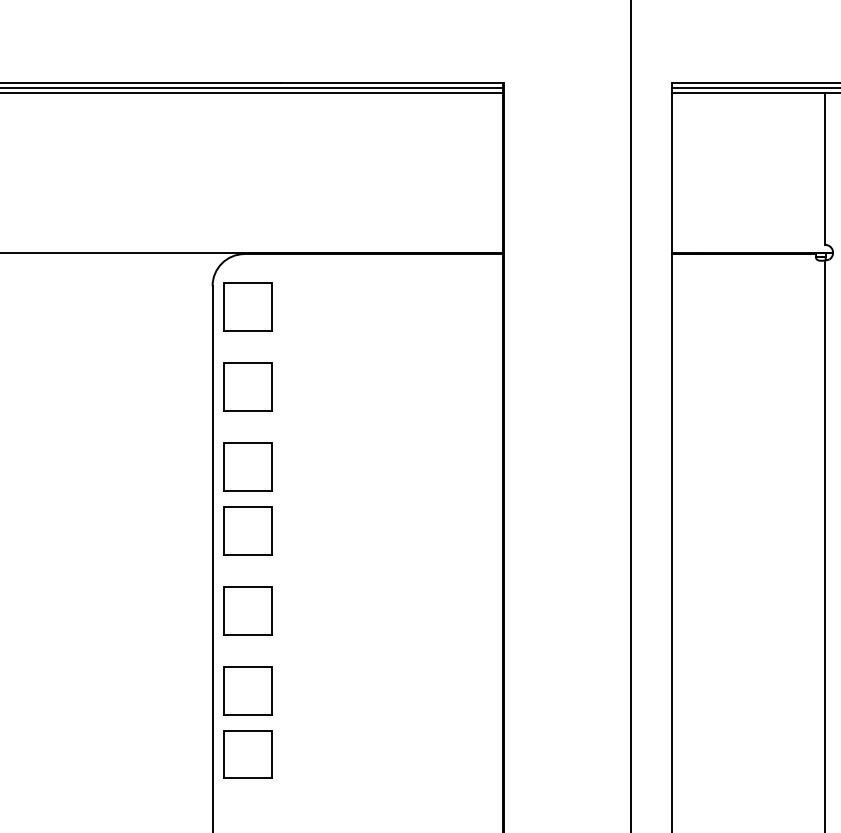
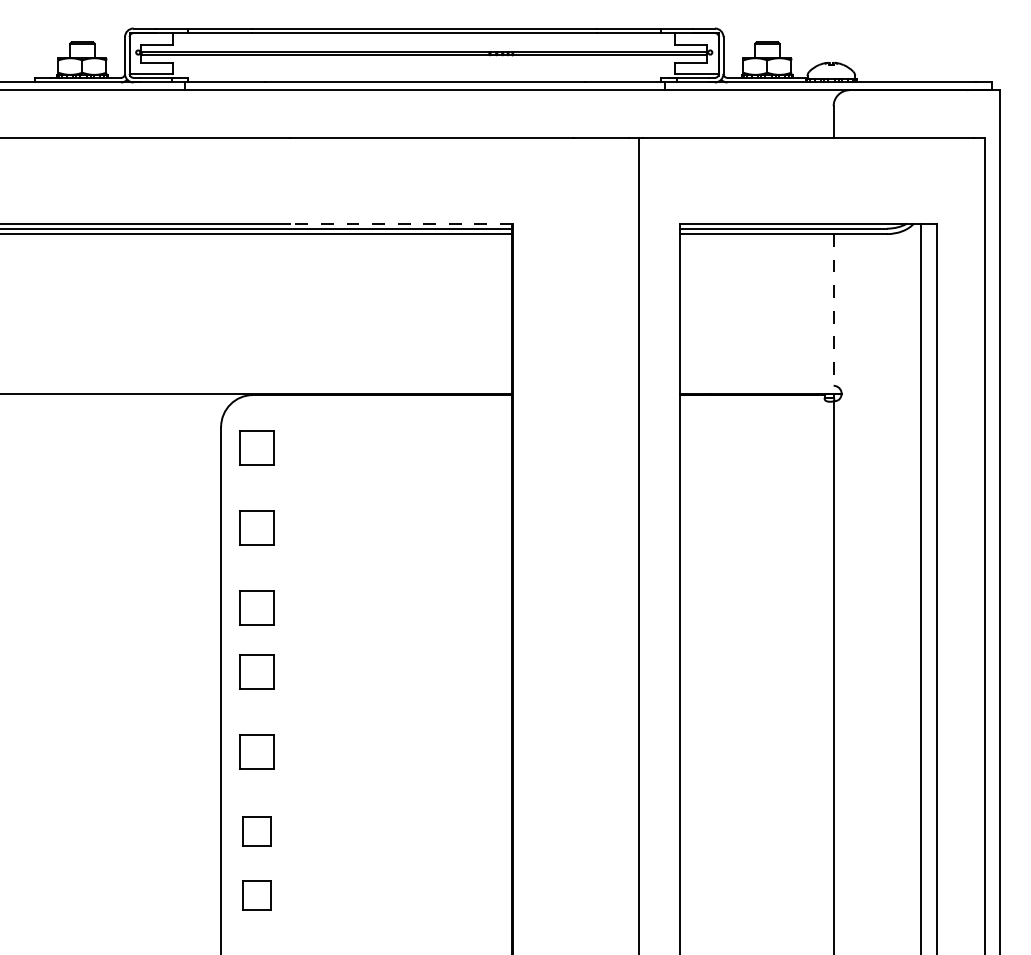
line: (392, 82) -> (401, 223), solid -> dashed
line: (824, 168) -> (833, 309), solid -> dashed
part: (247, 306) -> (256, 447), size x0.7
part: (247, 386) -> (256, 527), size x0.7
part: (247, 466) -> (256, 607), size x0.7
part: (247, 530) -> (256, 671), size x0.7
part: (247, 610) -> (256, 751), size x0.7
part: (247, 690) -> (256, 831), size x0.6
part: (247, 754) -> (256, 895), size x0.6

